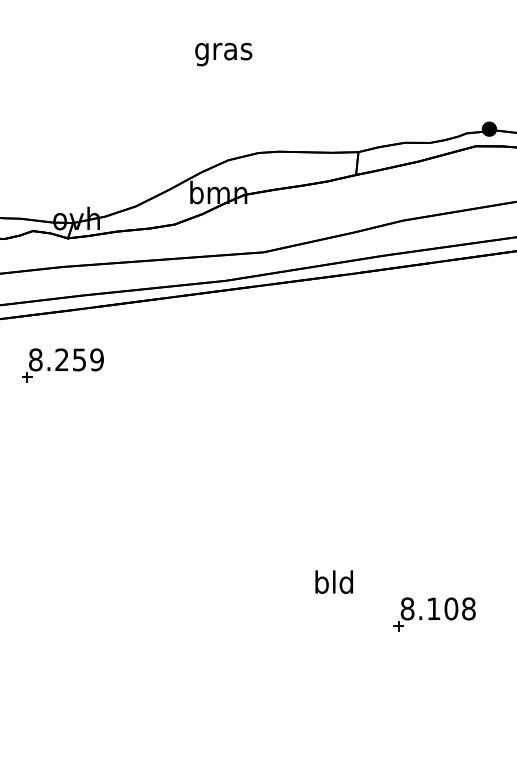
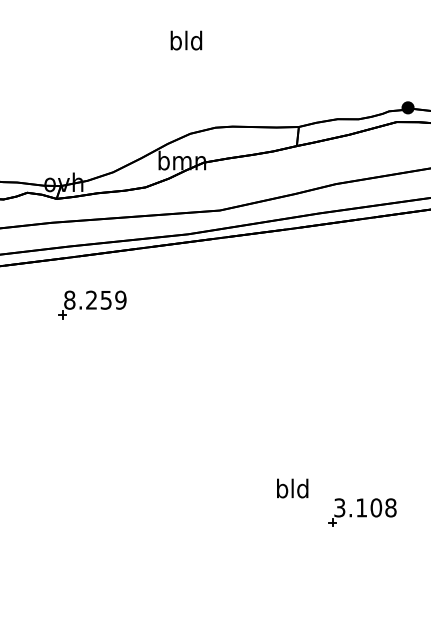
text: (223, 50) -> (186, 42), gras -> bld
part: (63, 365) -> (92, 304), moved
text: (334, 582) -> (292, 488), moved
text: (407, 608) -> (339, 507), 8.108 -> 3.108

